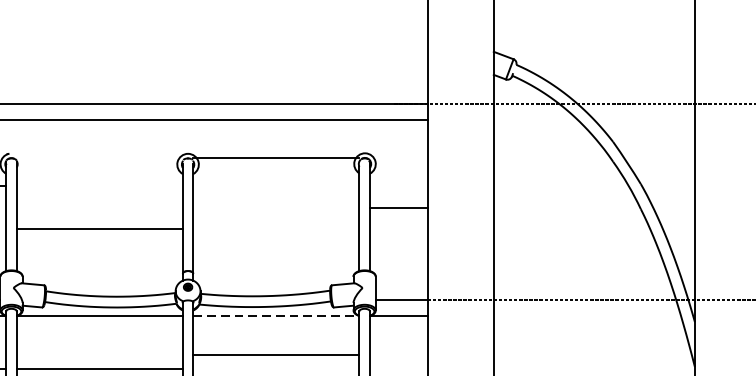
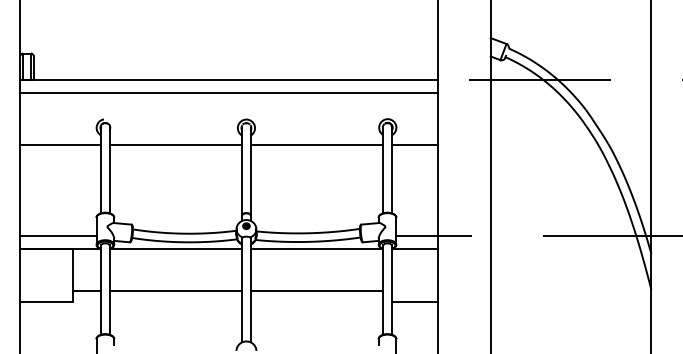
line: (275, 157) -> (316, 144), moved
line: (398, 207) -> (414, 144), moved
line: (99, 228) -> (175, 144), moved
line: (277, 316) -> (317, 249), dashed -> solid
line: (275, 355) -> (316, 291), moved

